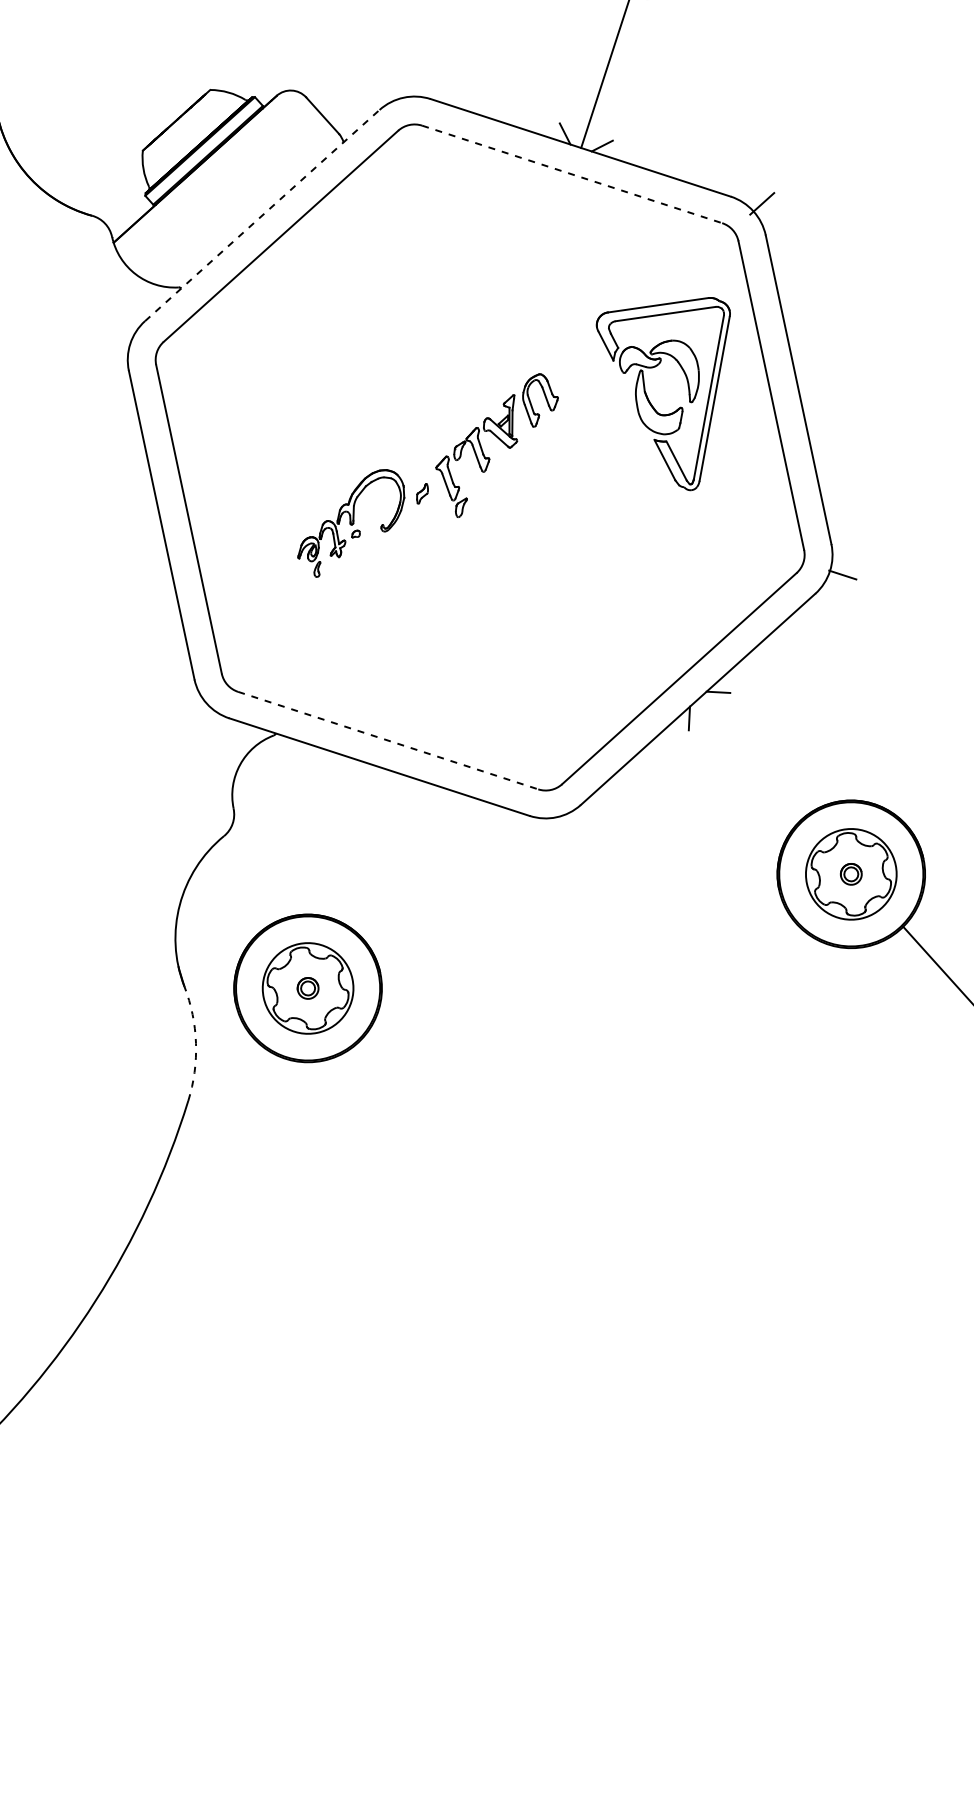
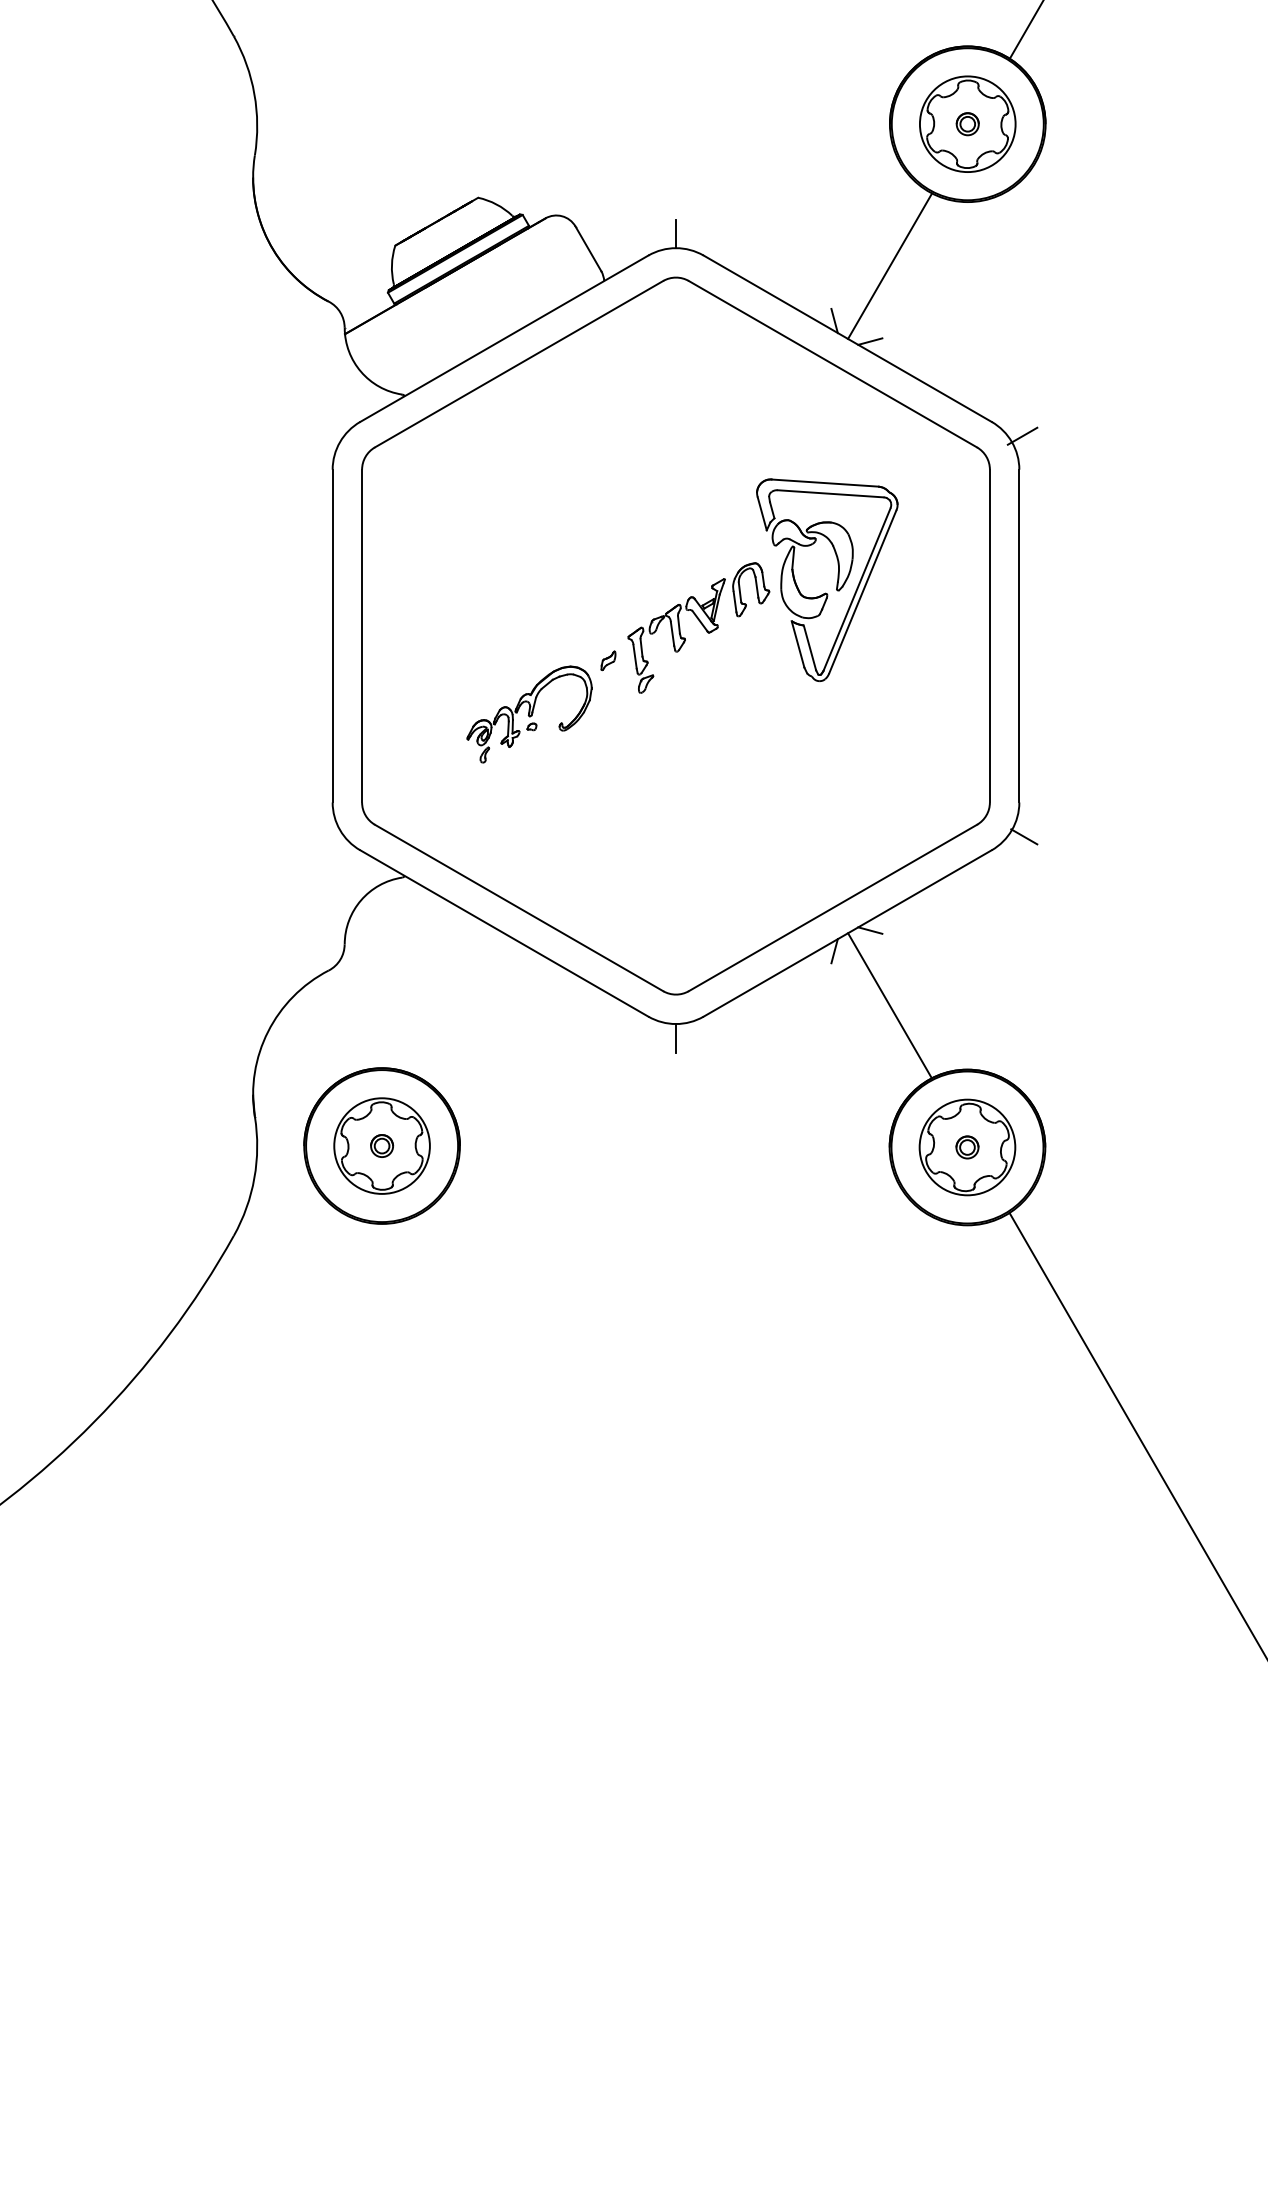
line: (401, 84) -> (676, 233), added
line: (572, 174) -> (833, 364), dashed -> solid
line: (262, 215) -> (504, 338), dashed -> solid
part: (688, 395) -> (836, 582), moved
part: (351, 523) -> (529, 714), moved
line: (388, 741) -> (519, 908), dashed -> solid
line: (750, 758) -> (889, 1005), added
line: (559, 830) -> (676, 1038), added
arc: (196, 1043) -> (254, 1178), dashed -> solid

